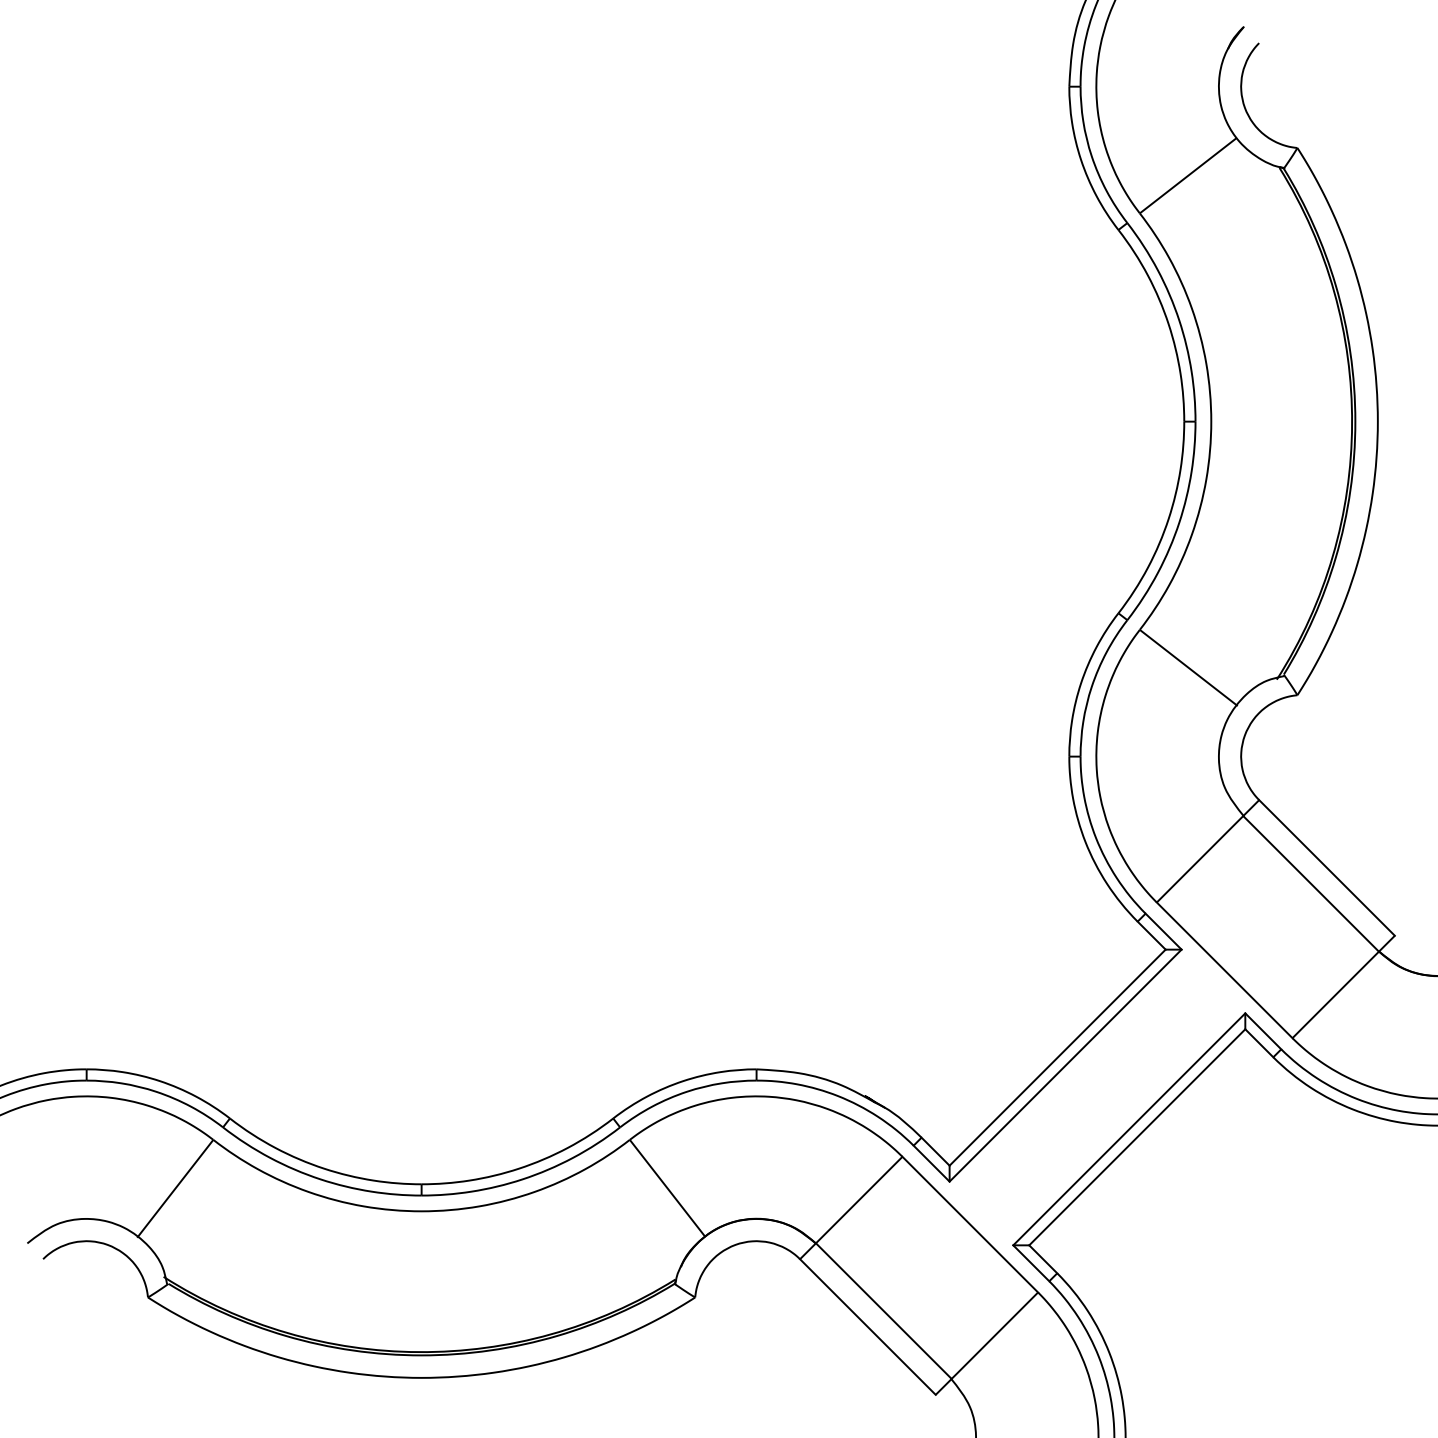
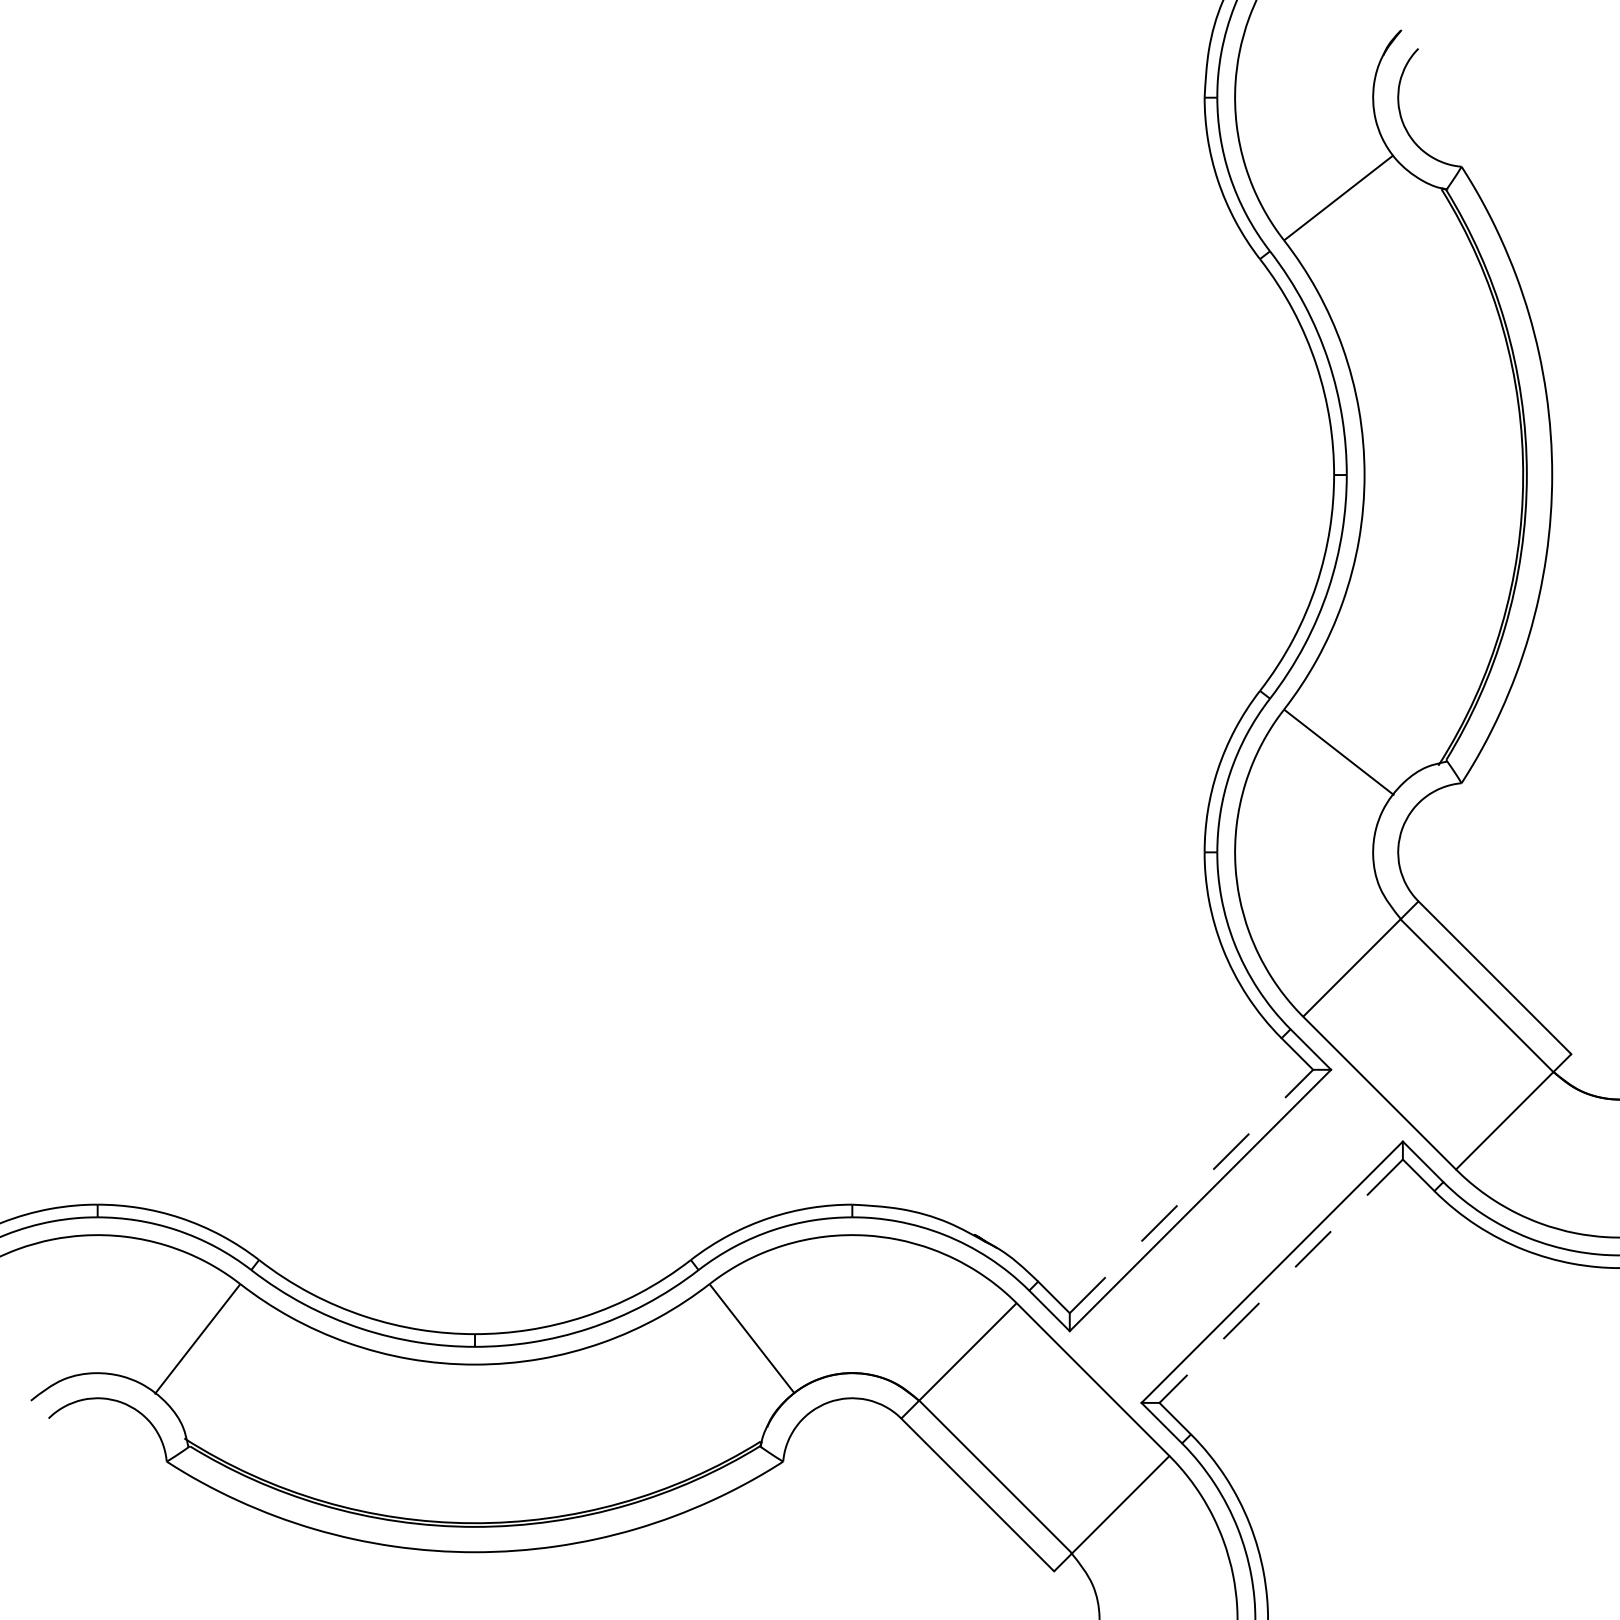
line: (1057, 1057) -> (1191, 1191), solid -> dashed
line: (1137, 1137) -> (1281, 1281), solid -> dashed

